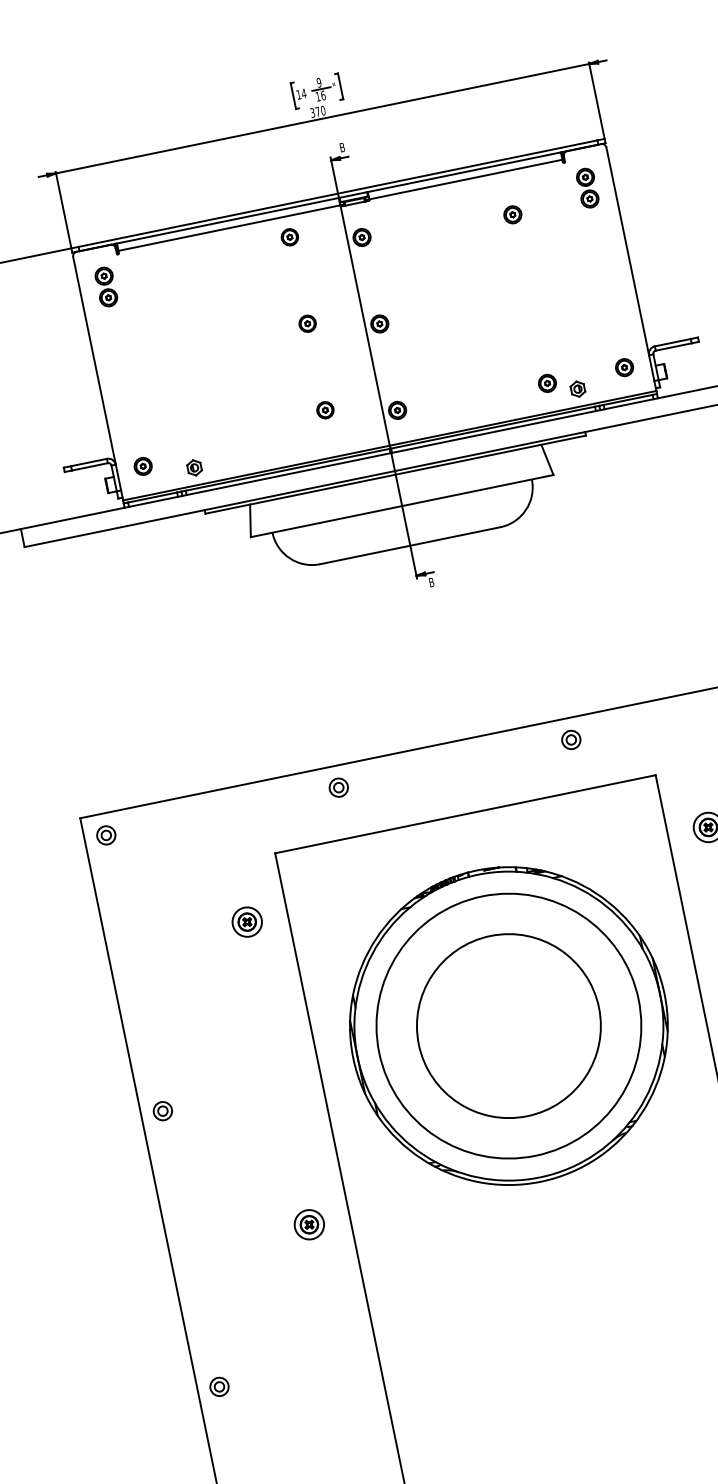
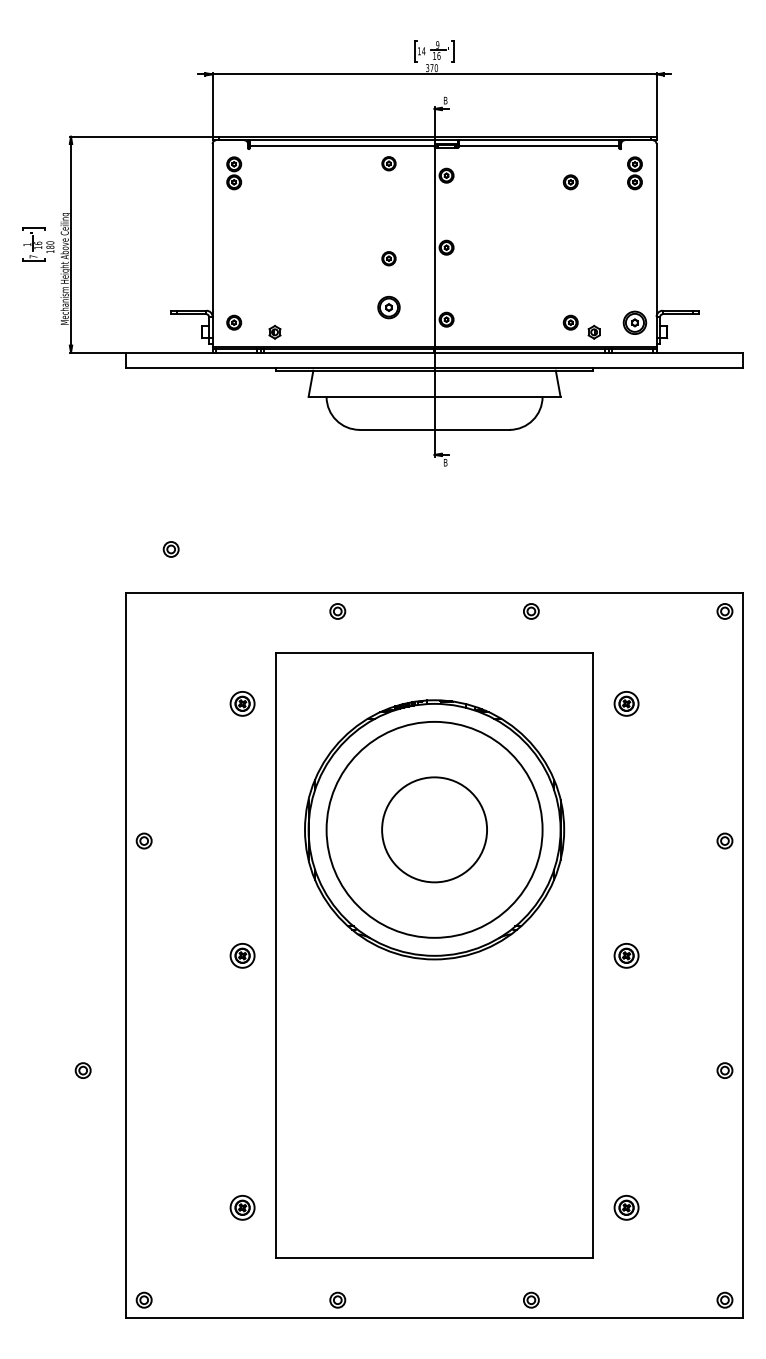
part: (307, 323) -> (388, 258), moved
part: (623, 367) -> (634, 322), size x1.6
part: (324, 410) -> (388, 307), size x1.6
part: (105, 835) -> (170, 549), moved
circle: (508, 1025) -> (434, 829), size x0.7
part: (218, 1386) -> (82, 1070), moved

